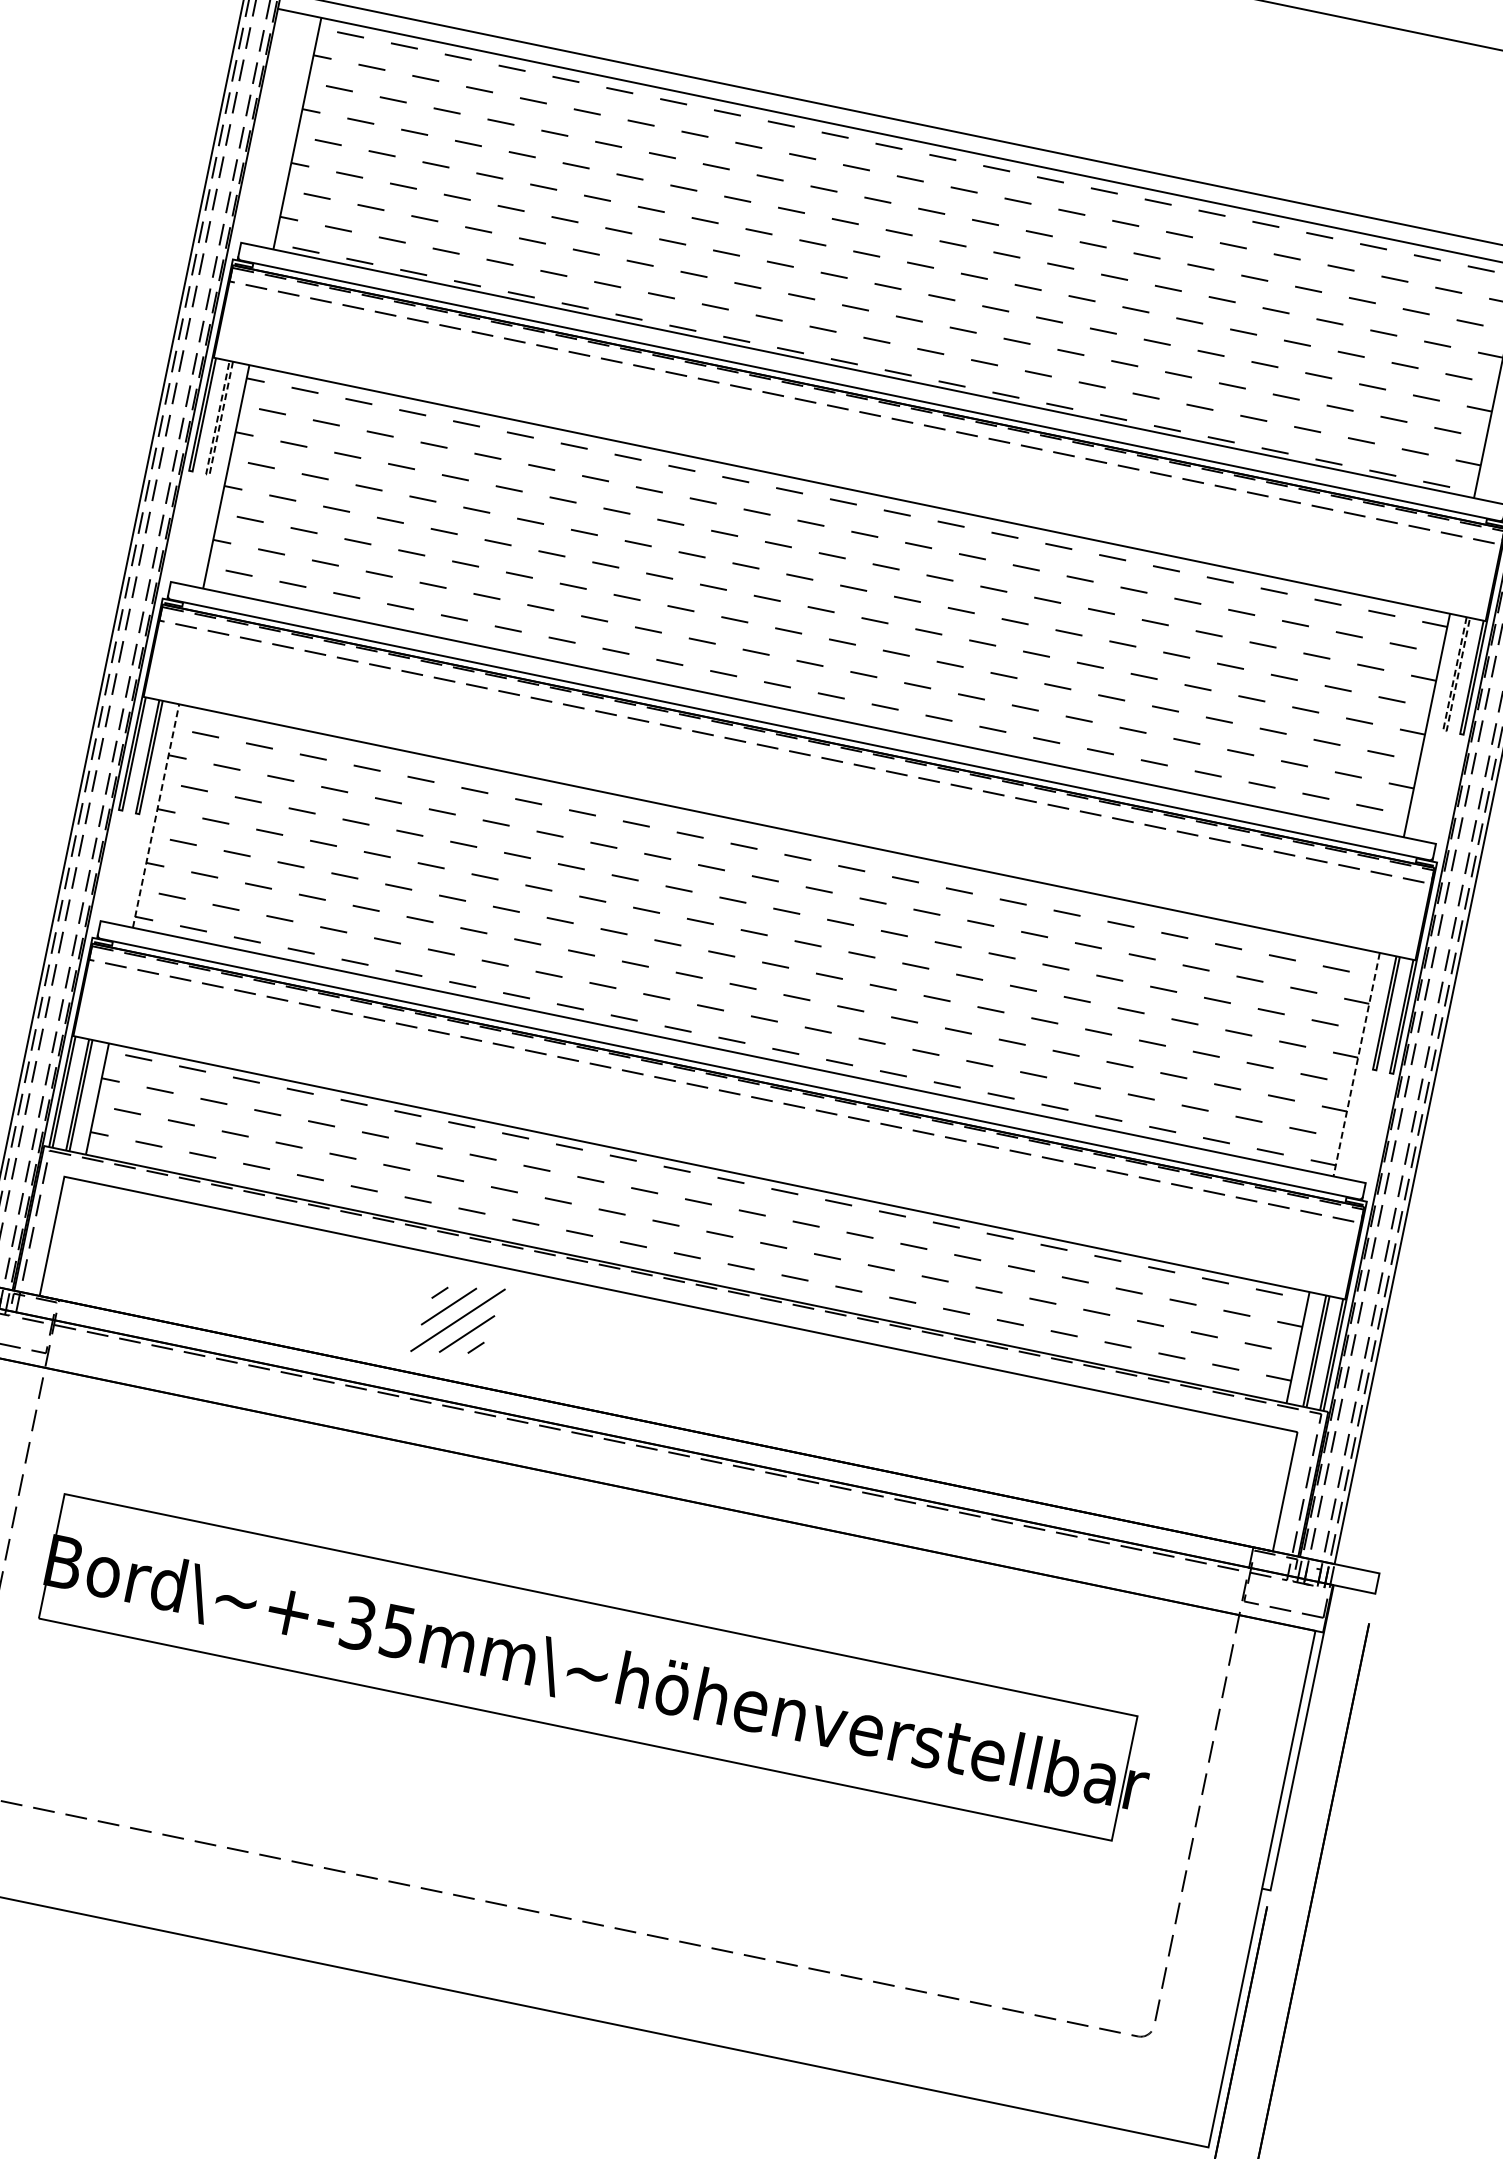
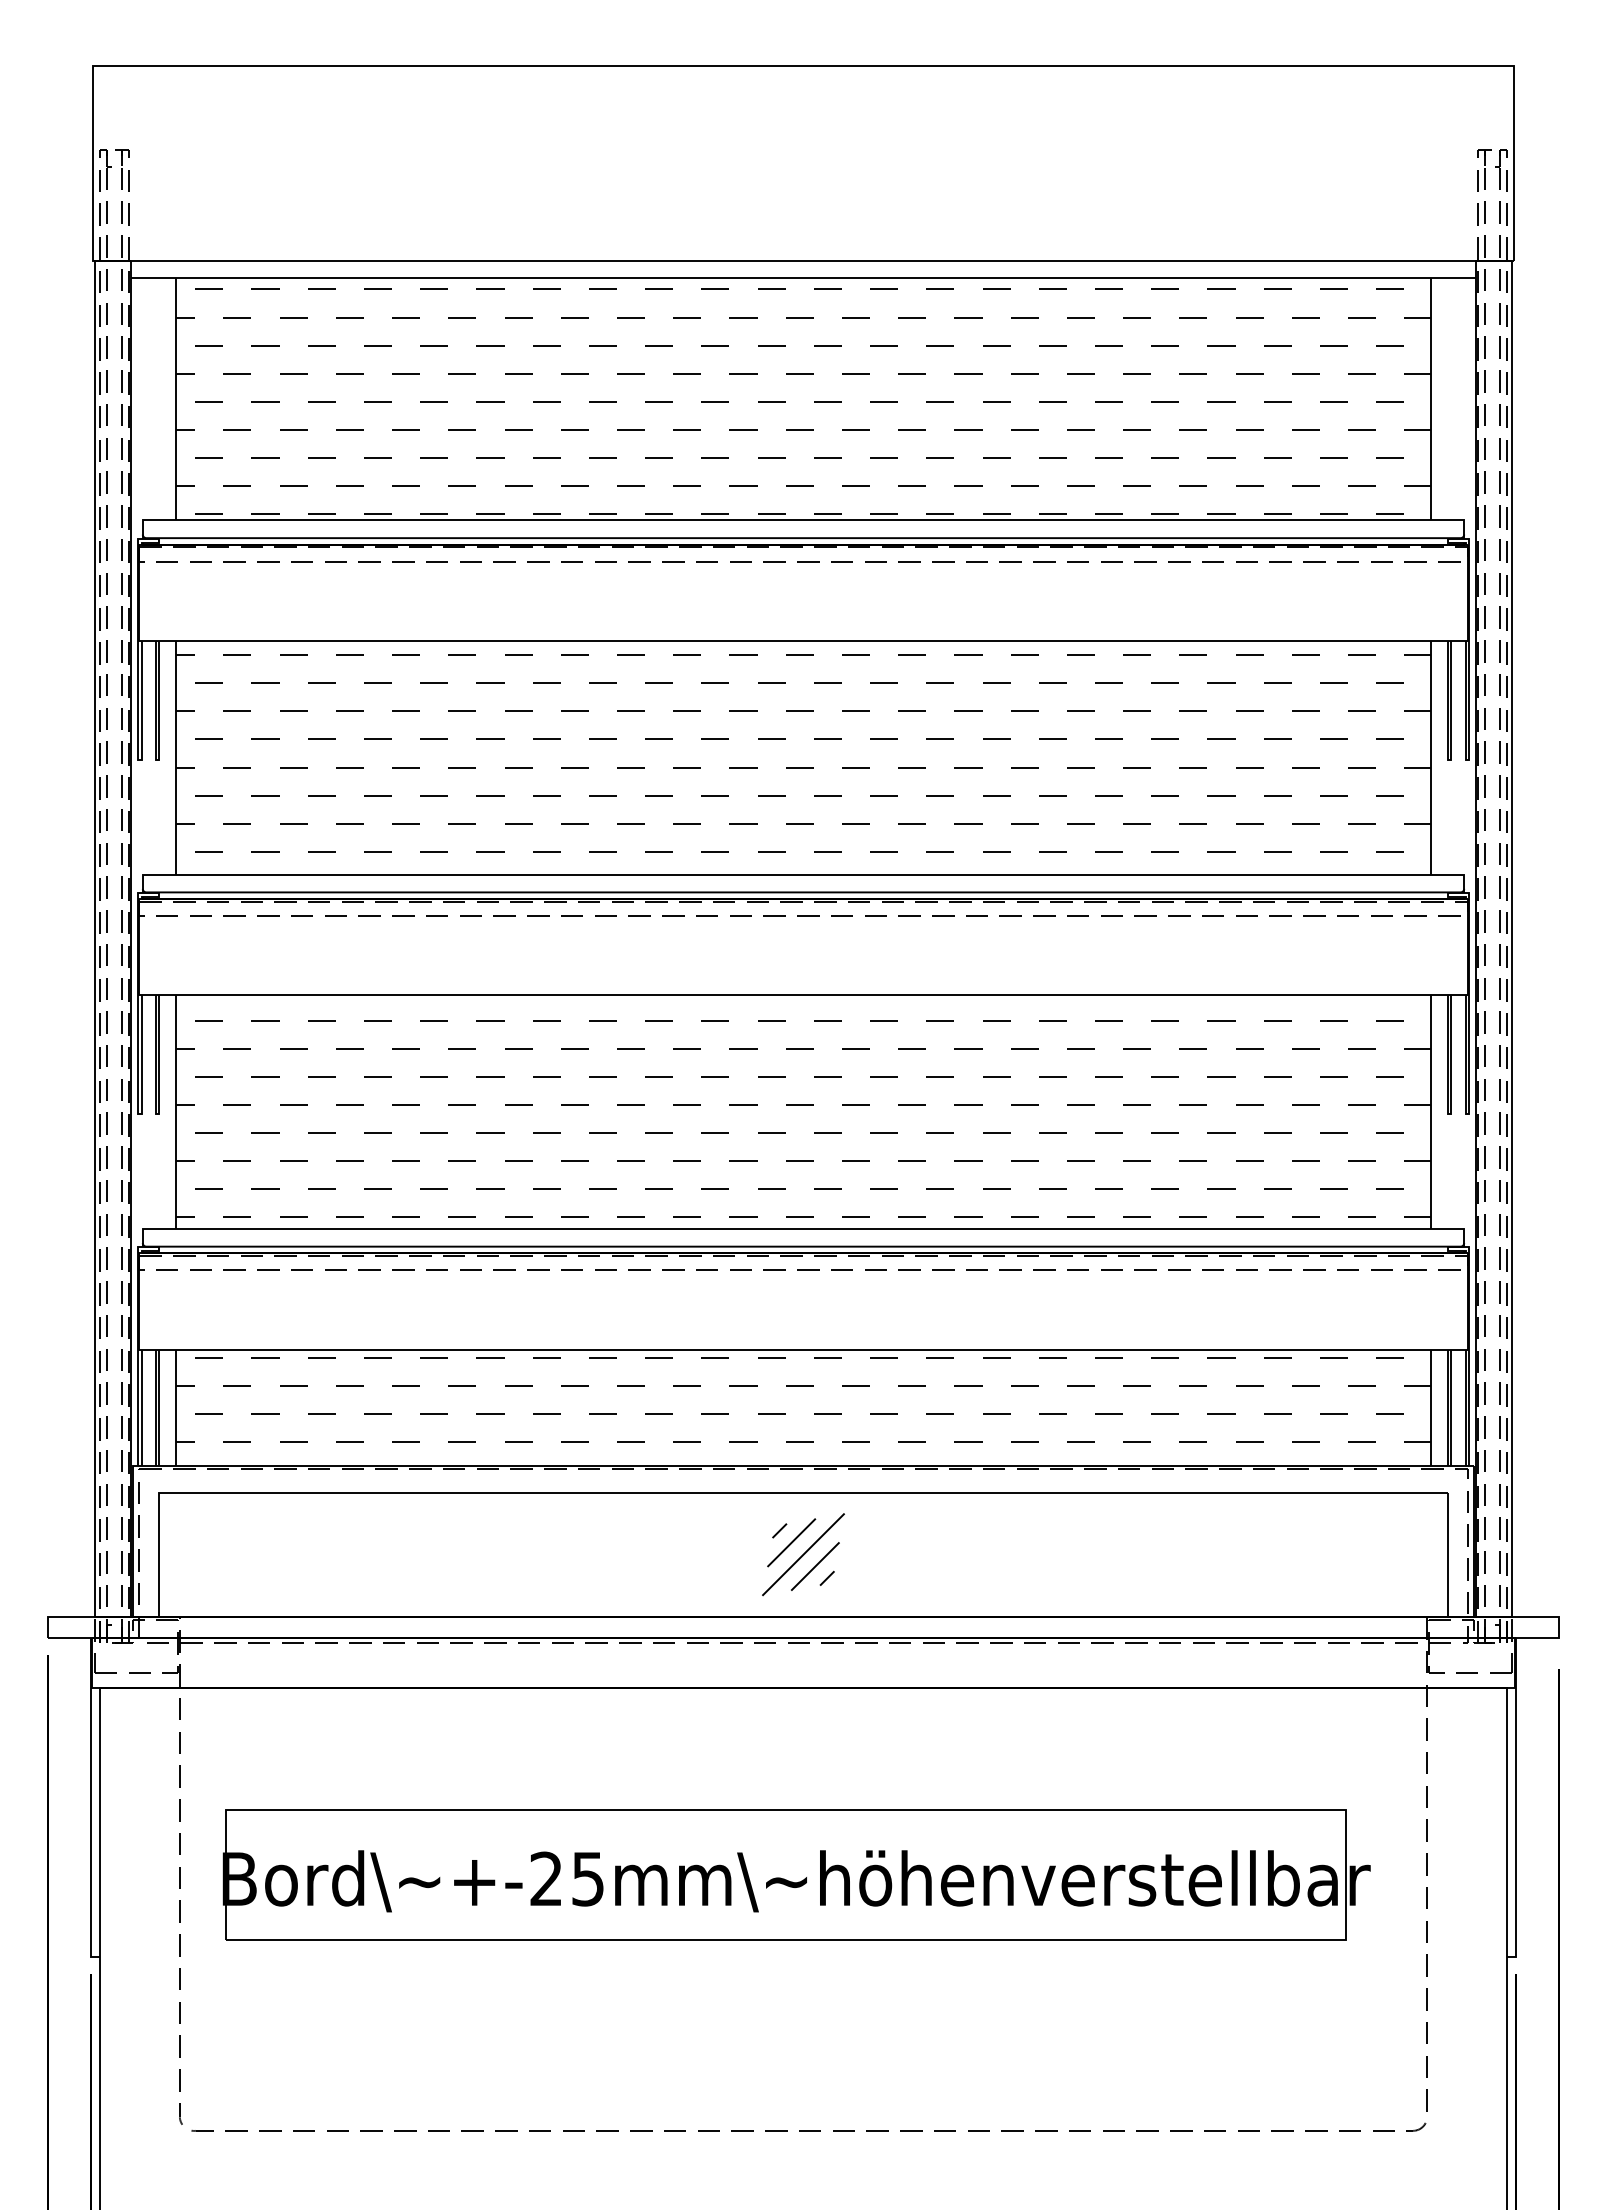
line: (207, 474) -> (157, 759), dashed -> solid
line: (1444, 730) -> (1449, 759), dashed -> solid
line: (156, 816) -> (176, 1112), dashed -> solid
line: (1356, 1064) -> (1430, 1112), dashed -> solid
part: (458, 1320) -> (803, 1554), moved
text: (358, 1623) -> (546, 1878), +-35mm -> +-25mm

